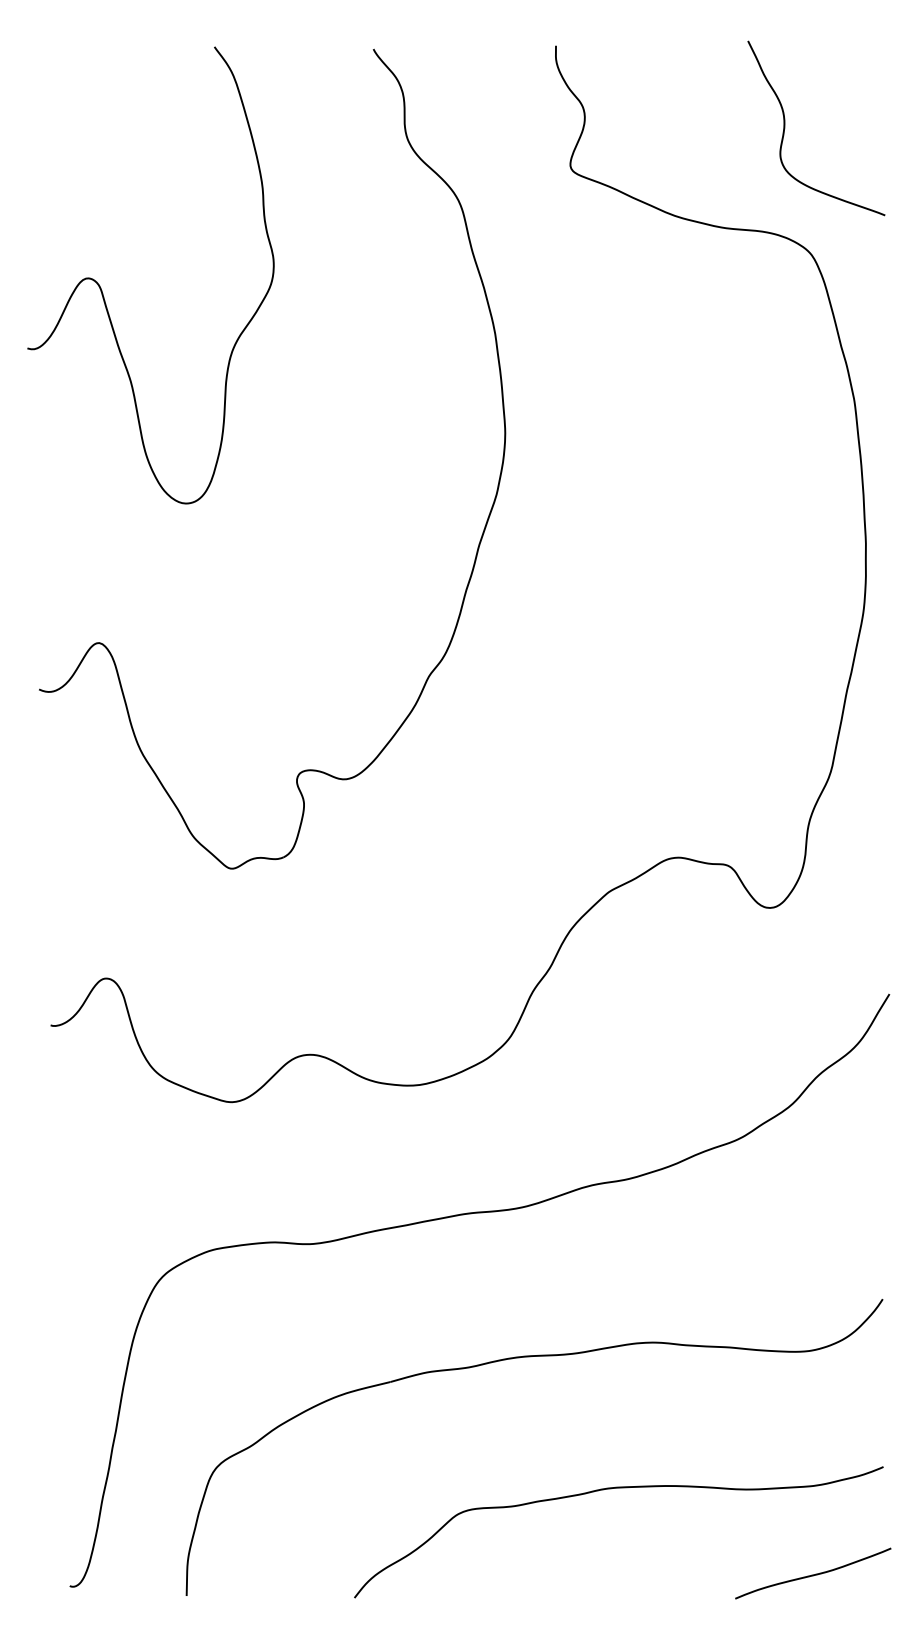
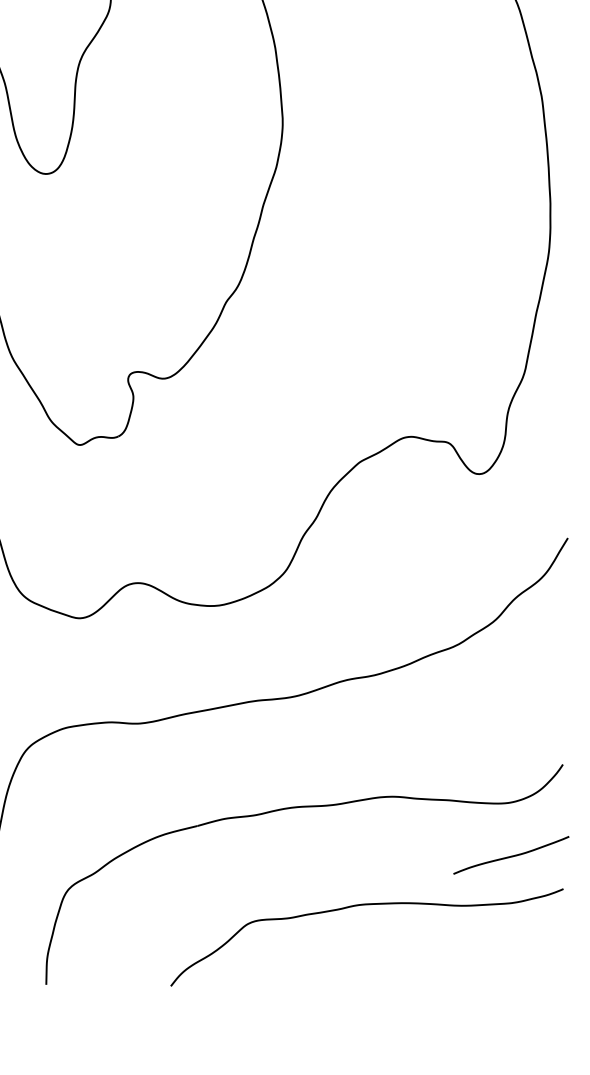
curve: (813, 1574) -> (511, 856), moved

